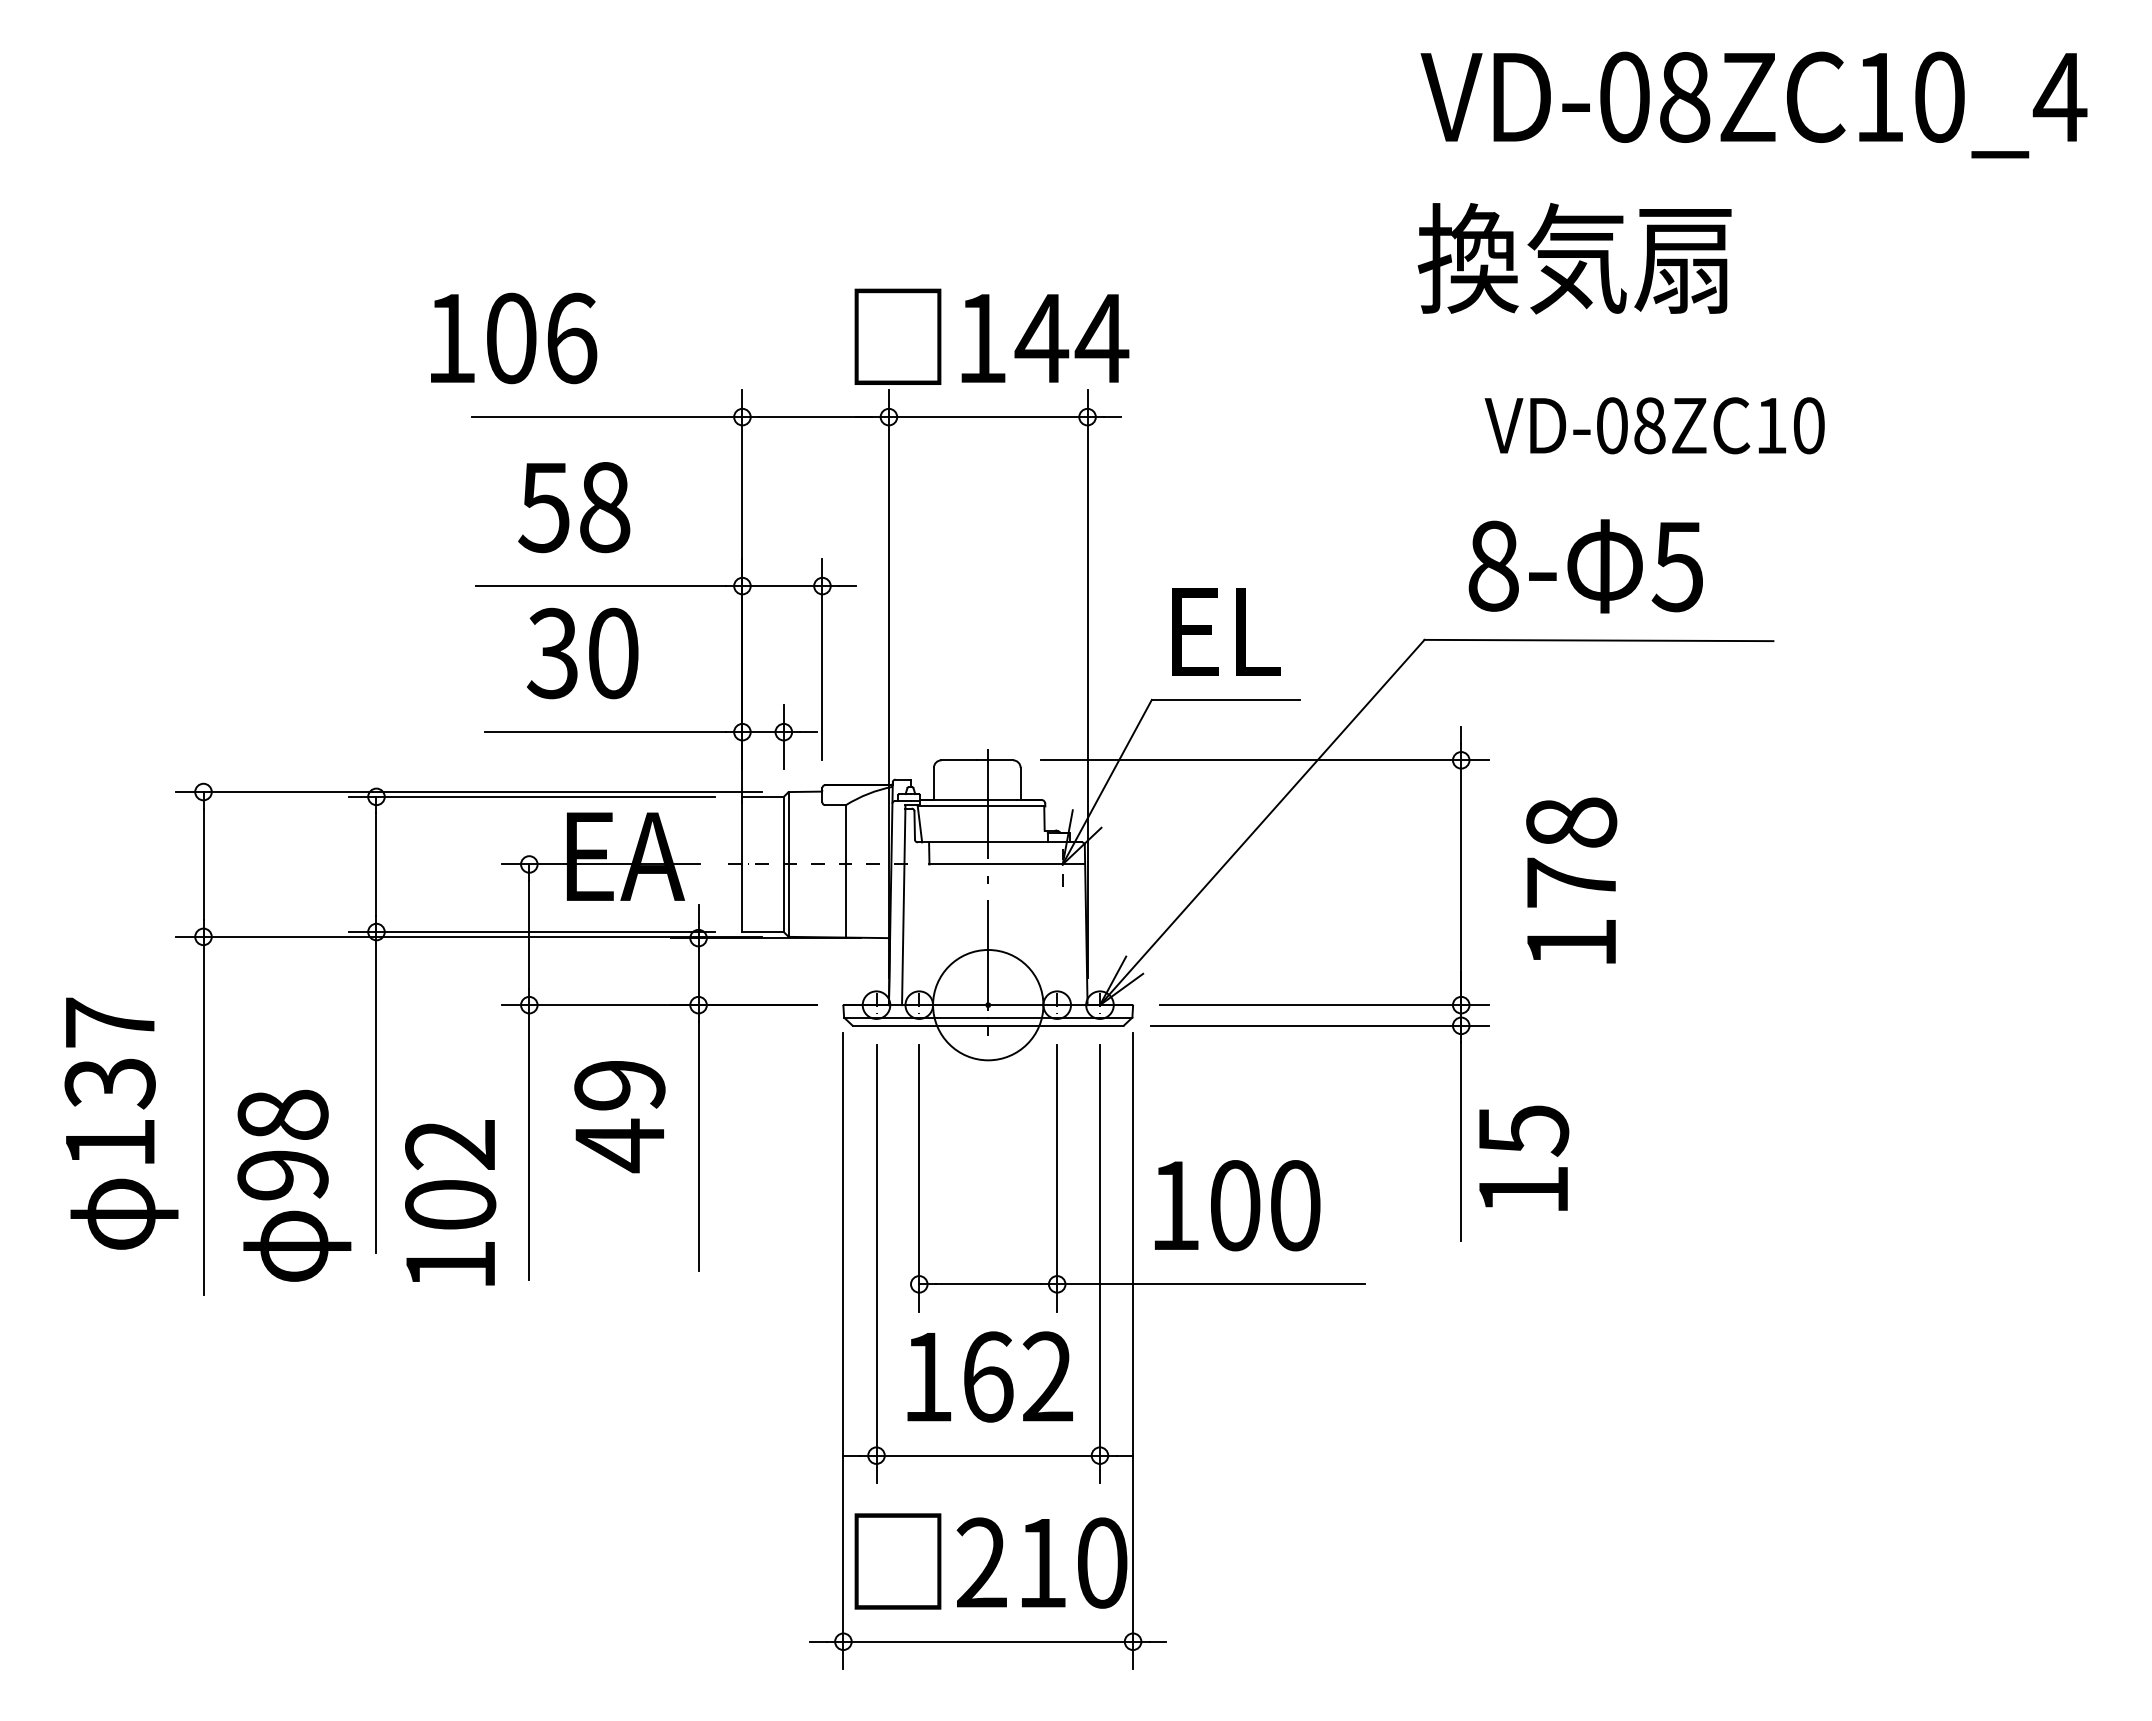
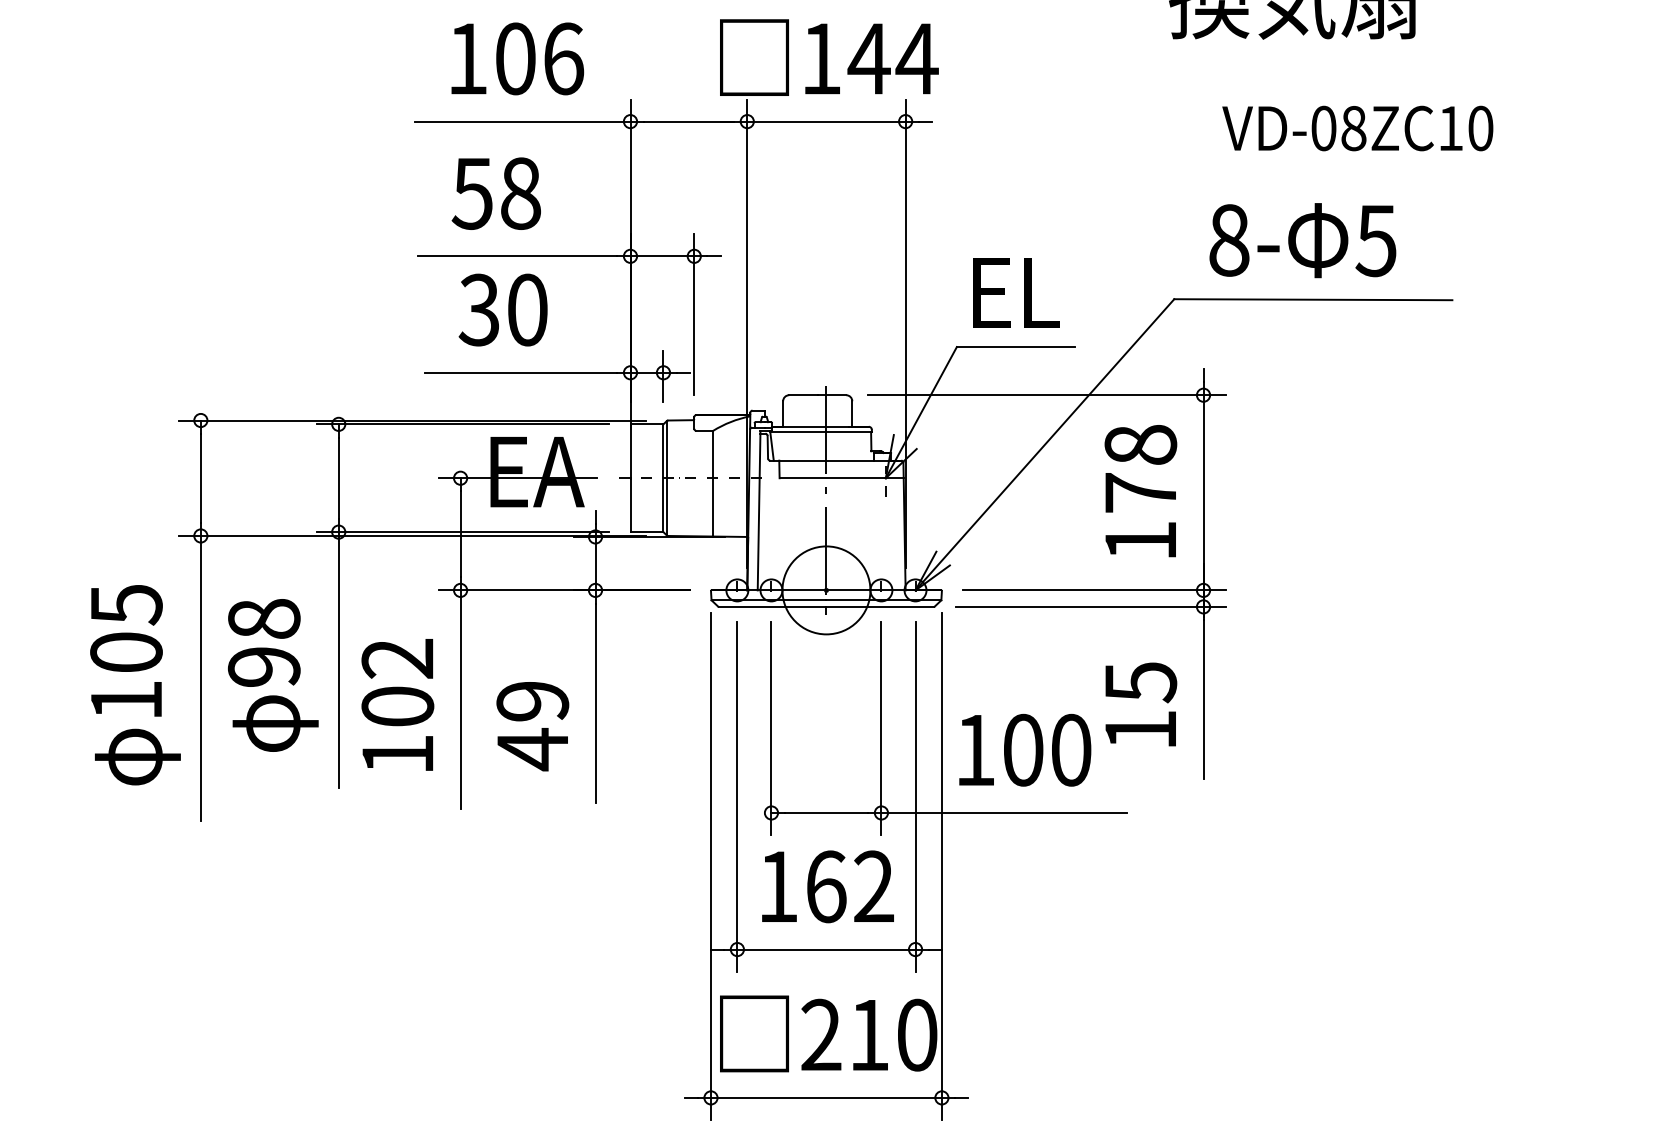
text: (514, 338) -> (518, 58), moved
text: (1571, 880) -> (1140, 491), moved
text: (109, 1053) -> (125, 628), 137 -> 105
text: (619, 1117) -> (532, 727), moved
text: (1524, 1157) -> (1141, 703), moved
text: (294, 1185) -> (273, 675), moved
text: (450, 1202) -> (397, 704), moved

